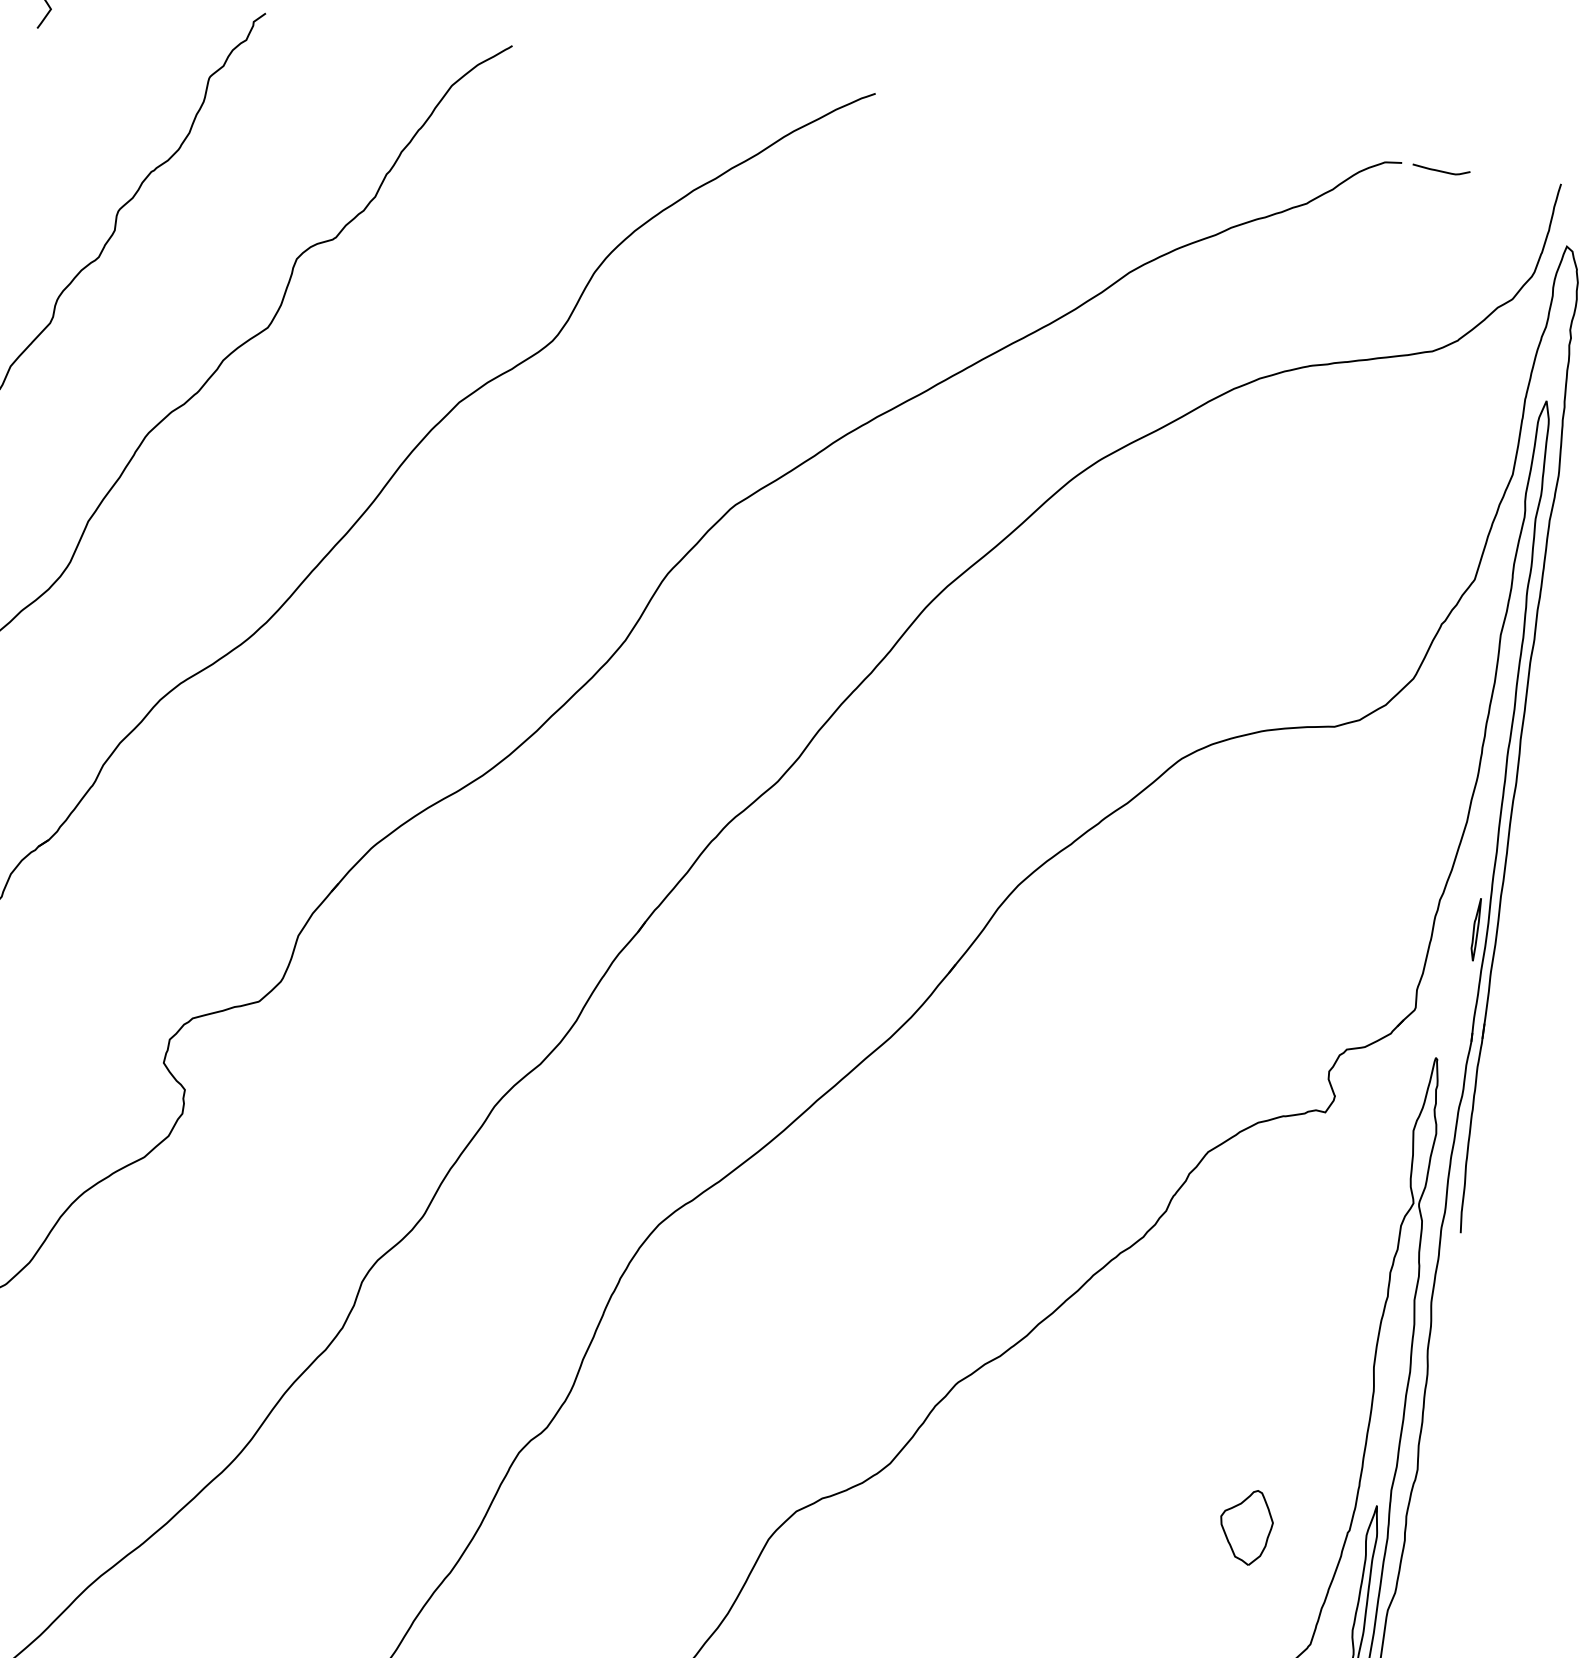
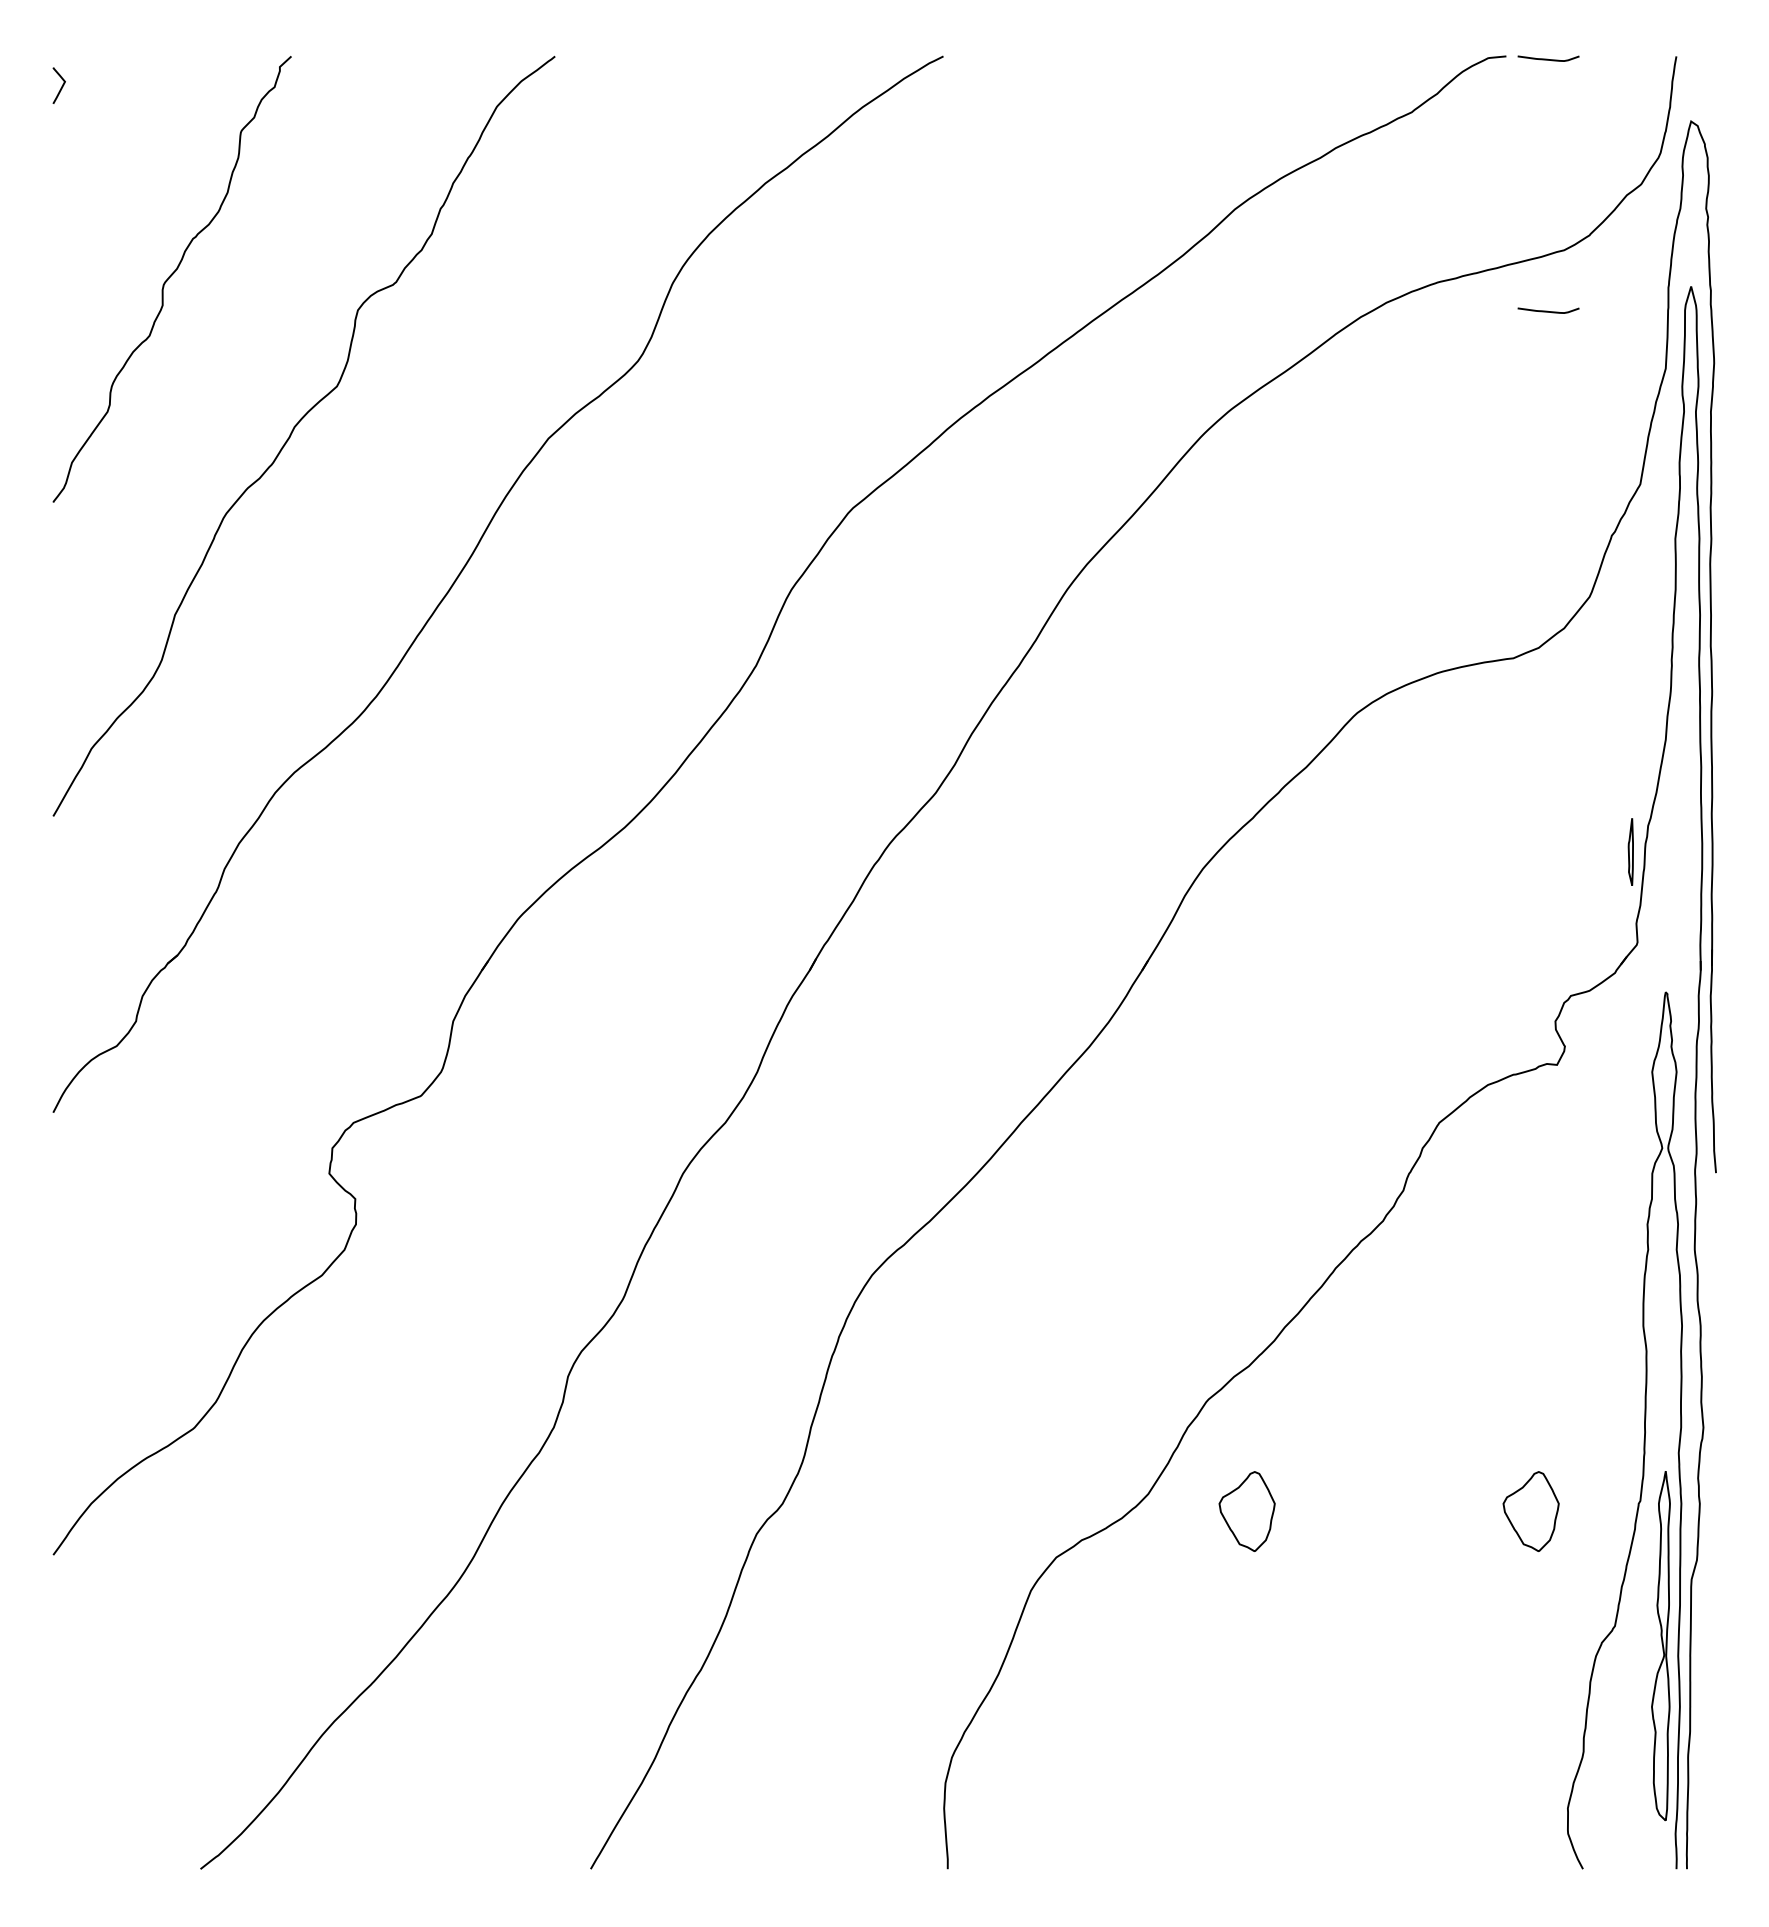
curve: (1409, 405) -> (1547, 310), added
part: (1475, 929) -> (1630, 851), moved
part: (979, 1491) -> (1246, 1511), added

